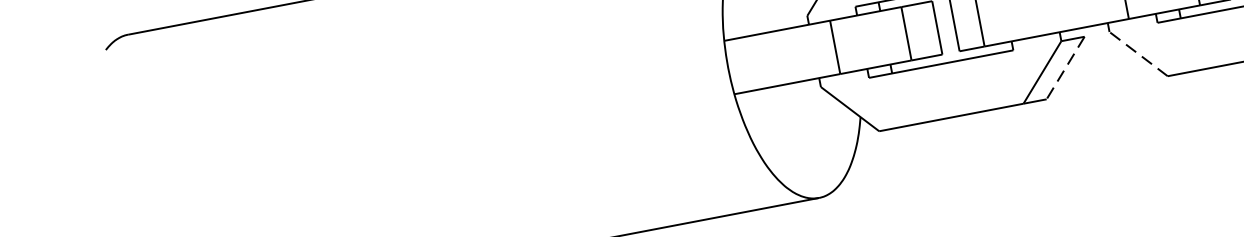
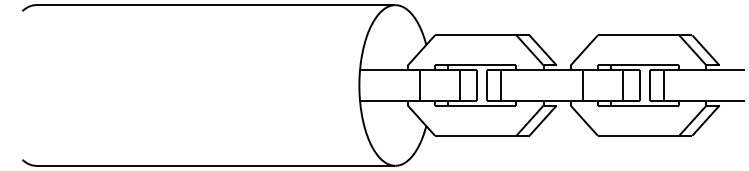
line: (1137, 54) -> (583, 120), dashed -> solid
line: (1064, 69) -> (542, 121), dashed -> solid

